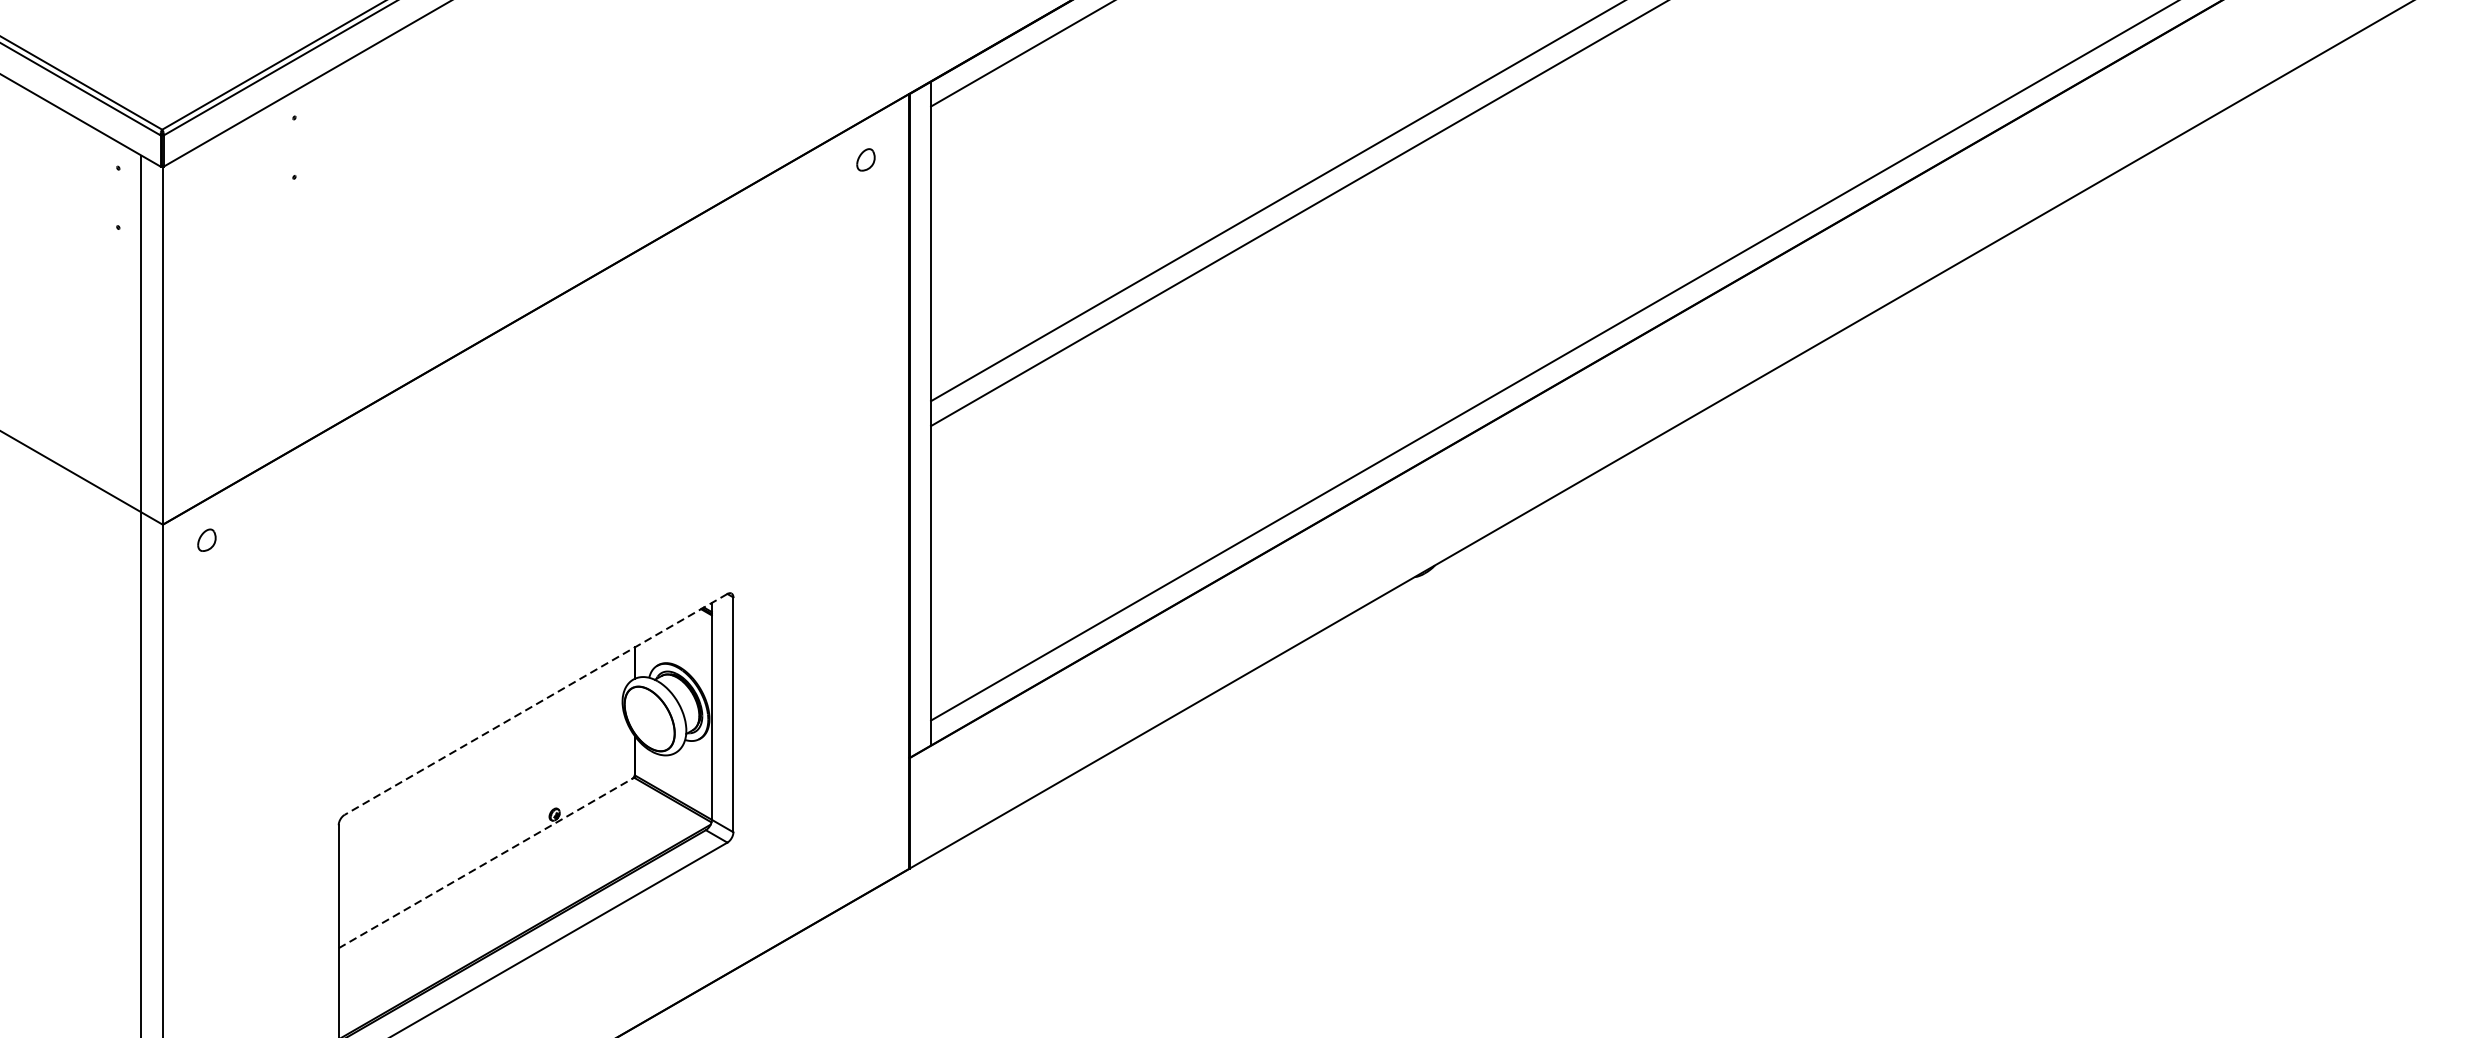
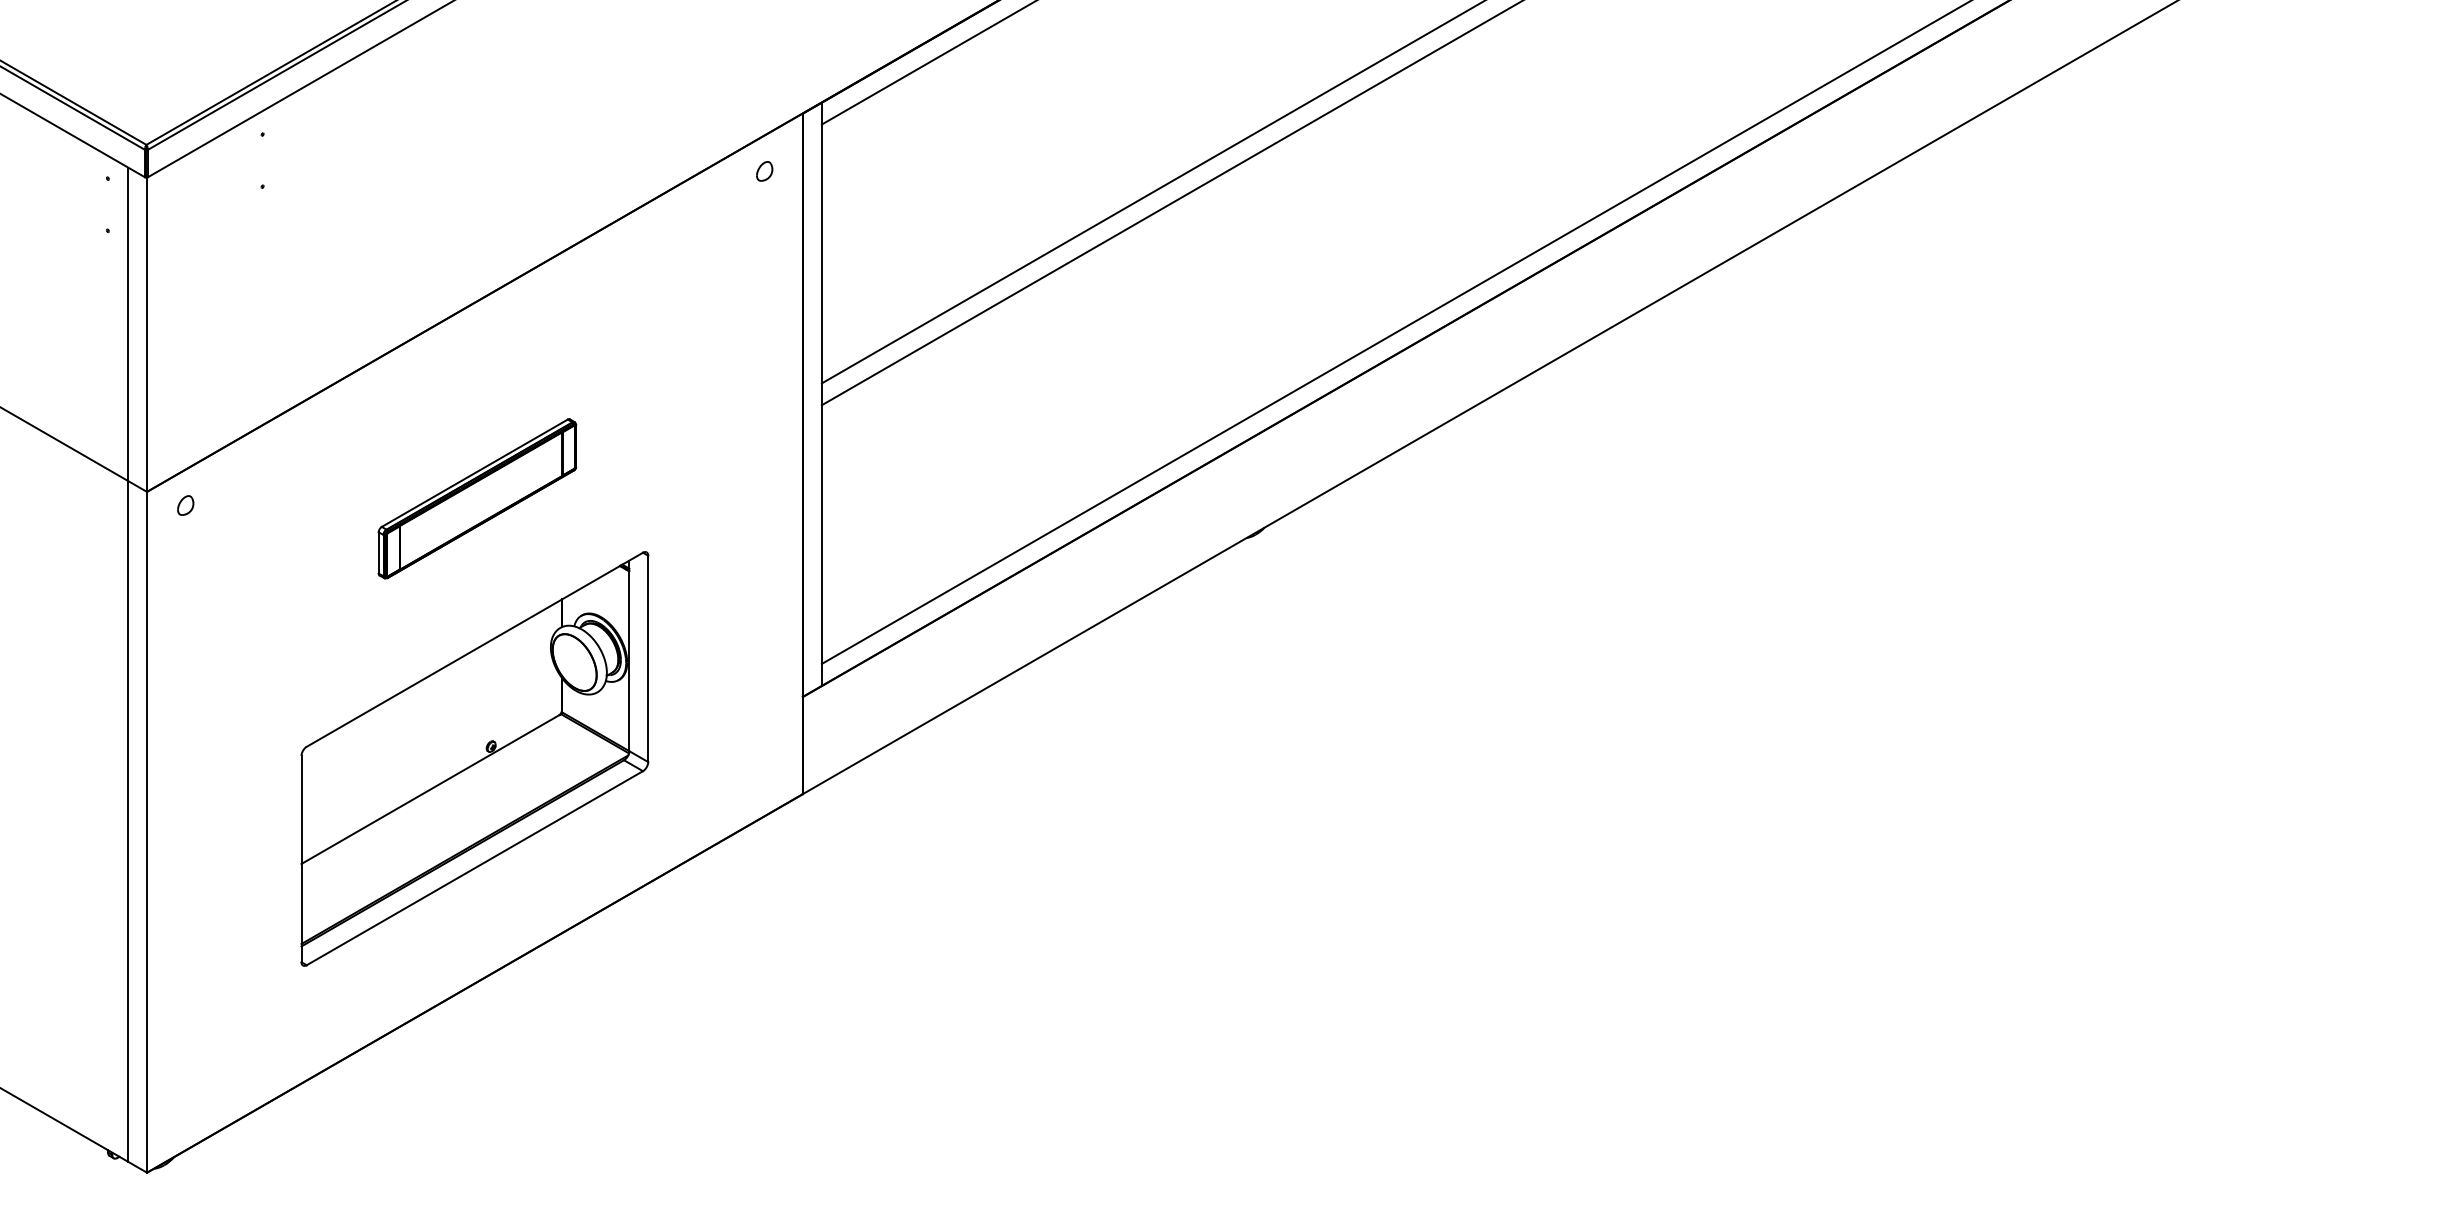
part: (539, 532) -> (477, 498), added
line: (535, 705) -> (474, 650), dashed -> solid
line: (485, 863) -> (430, 789), dashed -> solid

